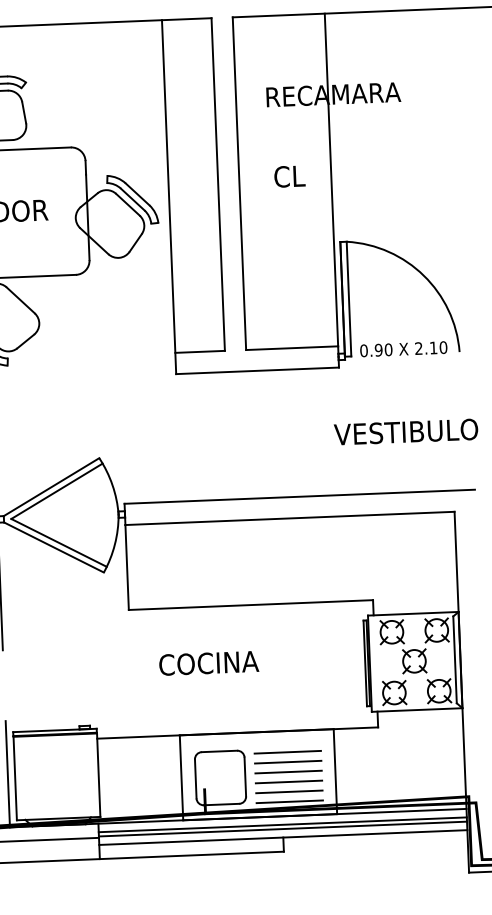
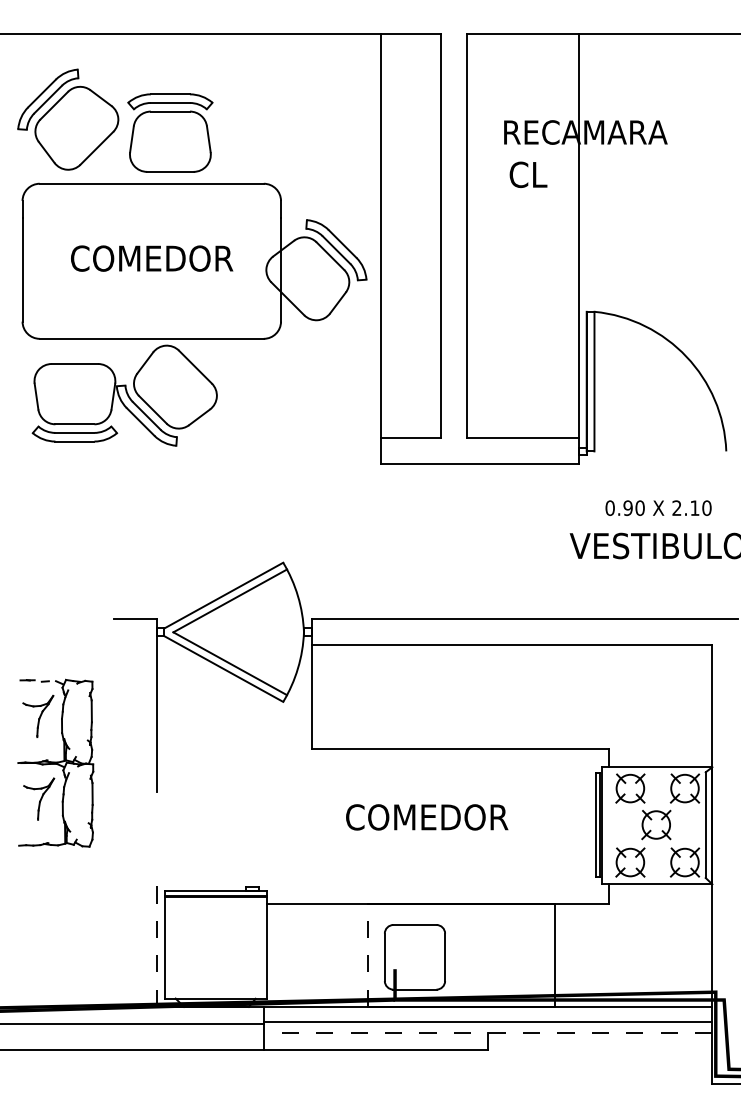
text: (289, 176) -> (528, 174), moved
text: (403, 348) -> (658, 507), moved
text: (245, 661) -> (450, 817), COCINA -> COMEDOR
line: (287, 752) -> (497, 929), removed
line: (287, 762) -> (497, 941), removed
line: (288, 772) -> (497, 953), removed
line: (7, 774) -> (156, 942), solid -> dashed
line: (181, 778) -> (367, 955), solid -> dashed
line: (288, 781) -> (497, 965), removed
line: (289, 791) -> (497, 977), removed
line: (289, 801) -> (497, 989), removed
line: (282, 825) -> (488, 1017), removed
line: (282, 837) -> (487, 1032), solid -> dashed

